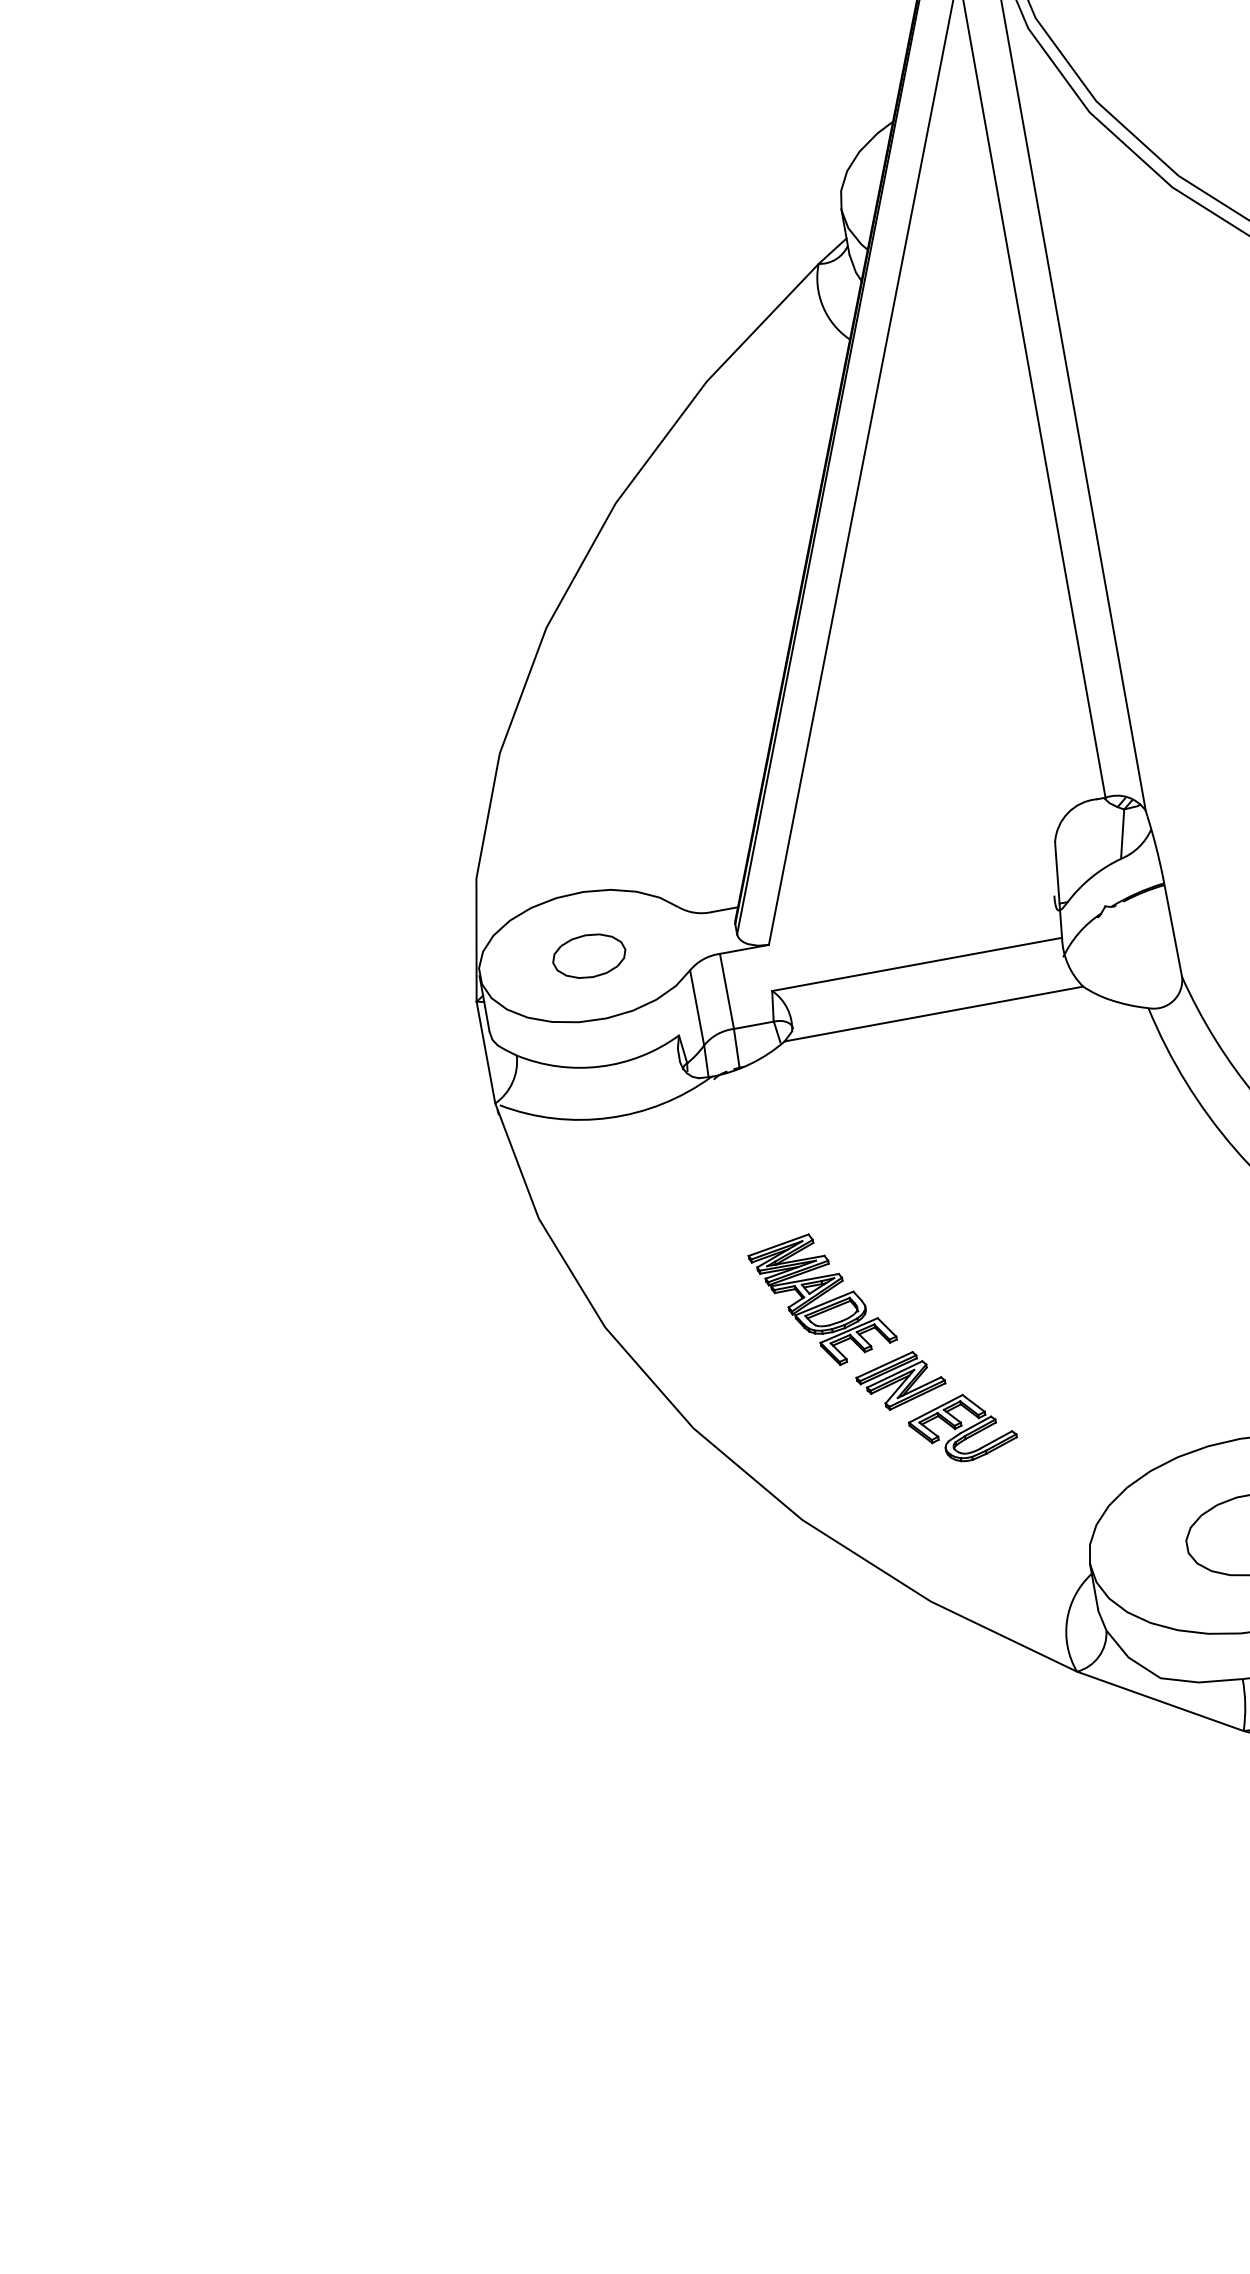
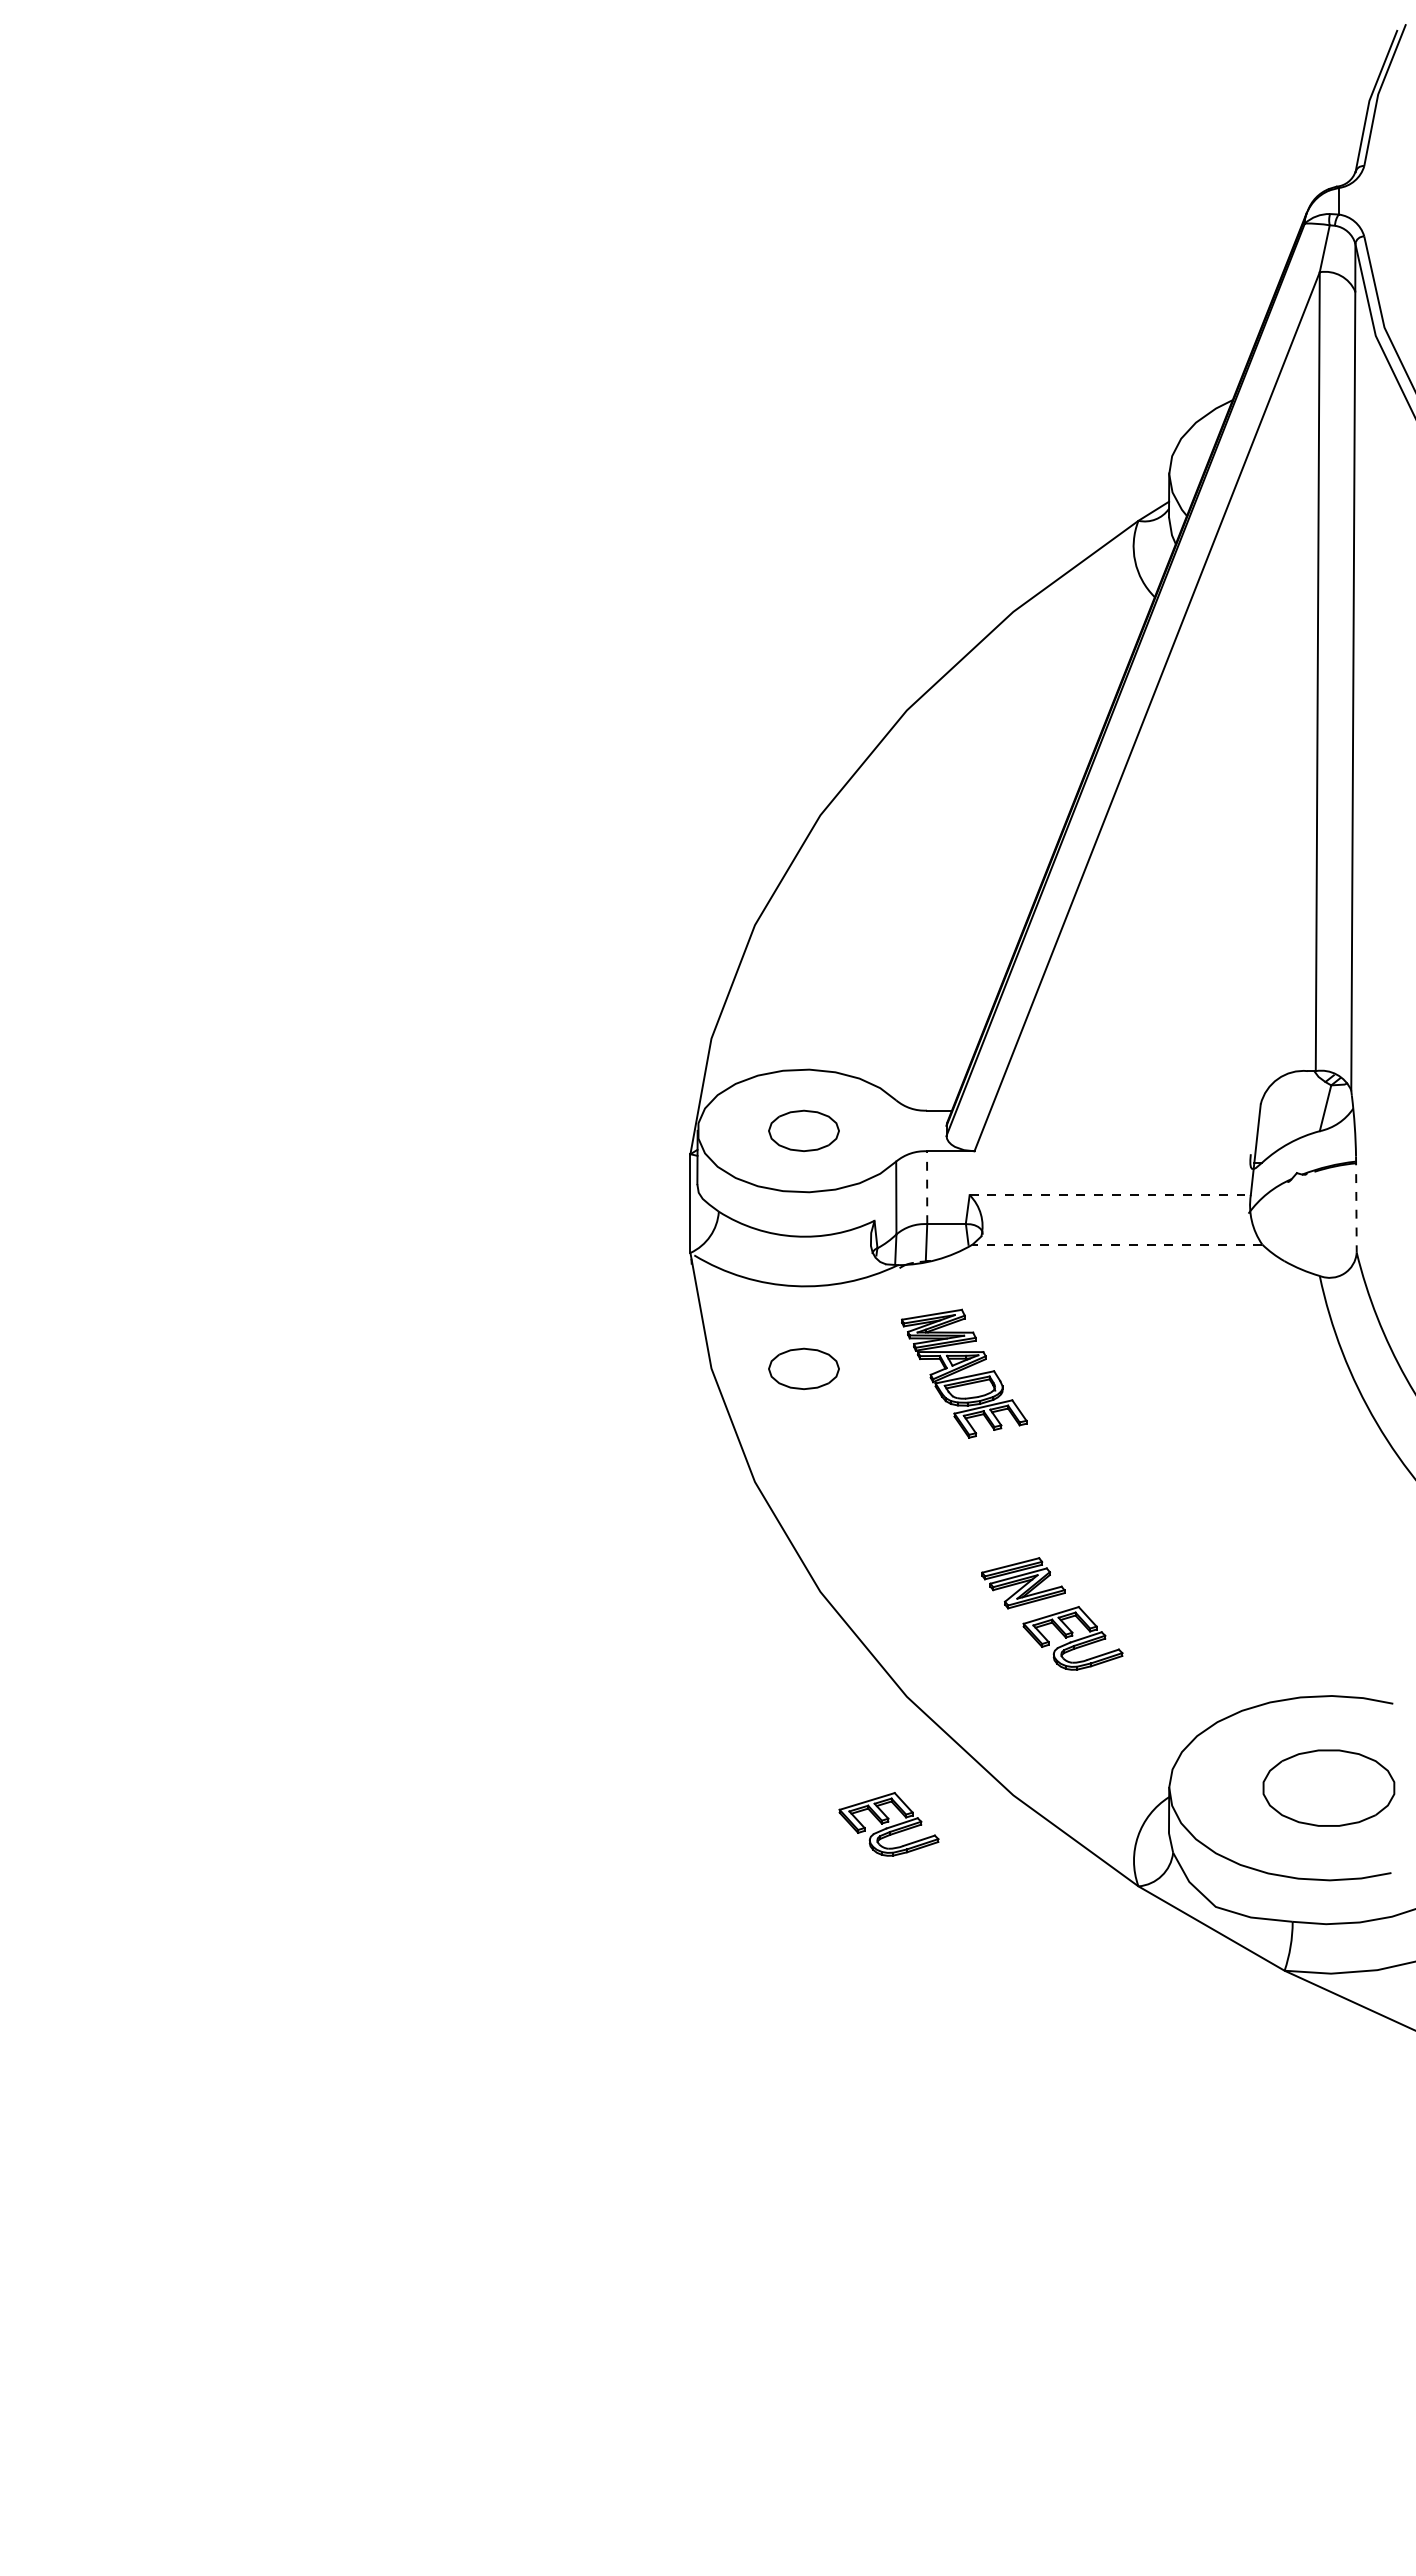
line: (1172, 928) -> (1356, 1205), solid -> dashed
line: (917, 964) -> (1110, 1195), solid -> dashed
line: (727, 991) -> (927, 1187), solid -> dashed
line: (933, 1013) -> (1117, 1244), solid -> dashed
part: (633, 1201) -> (803, 1368), added
part: (823, 1299) -> (964, 1373), moved
part: (807, 1655) -> (888, 1824), added

